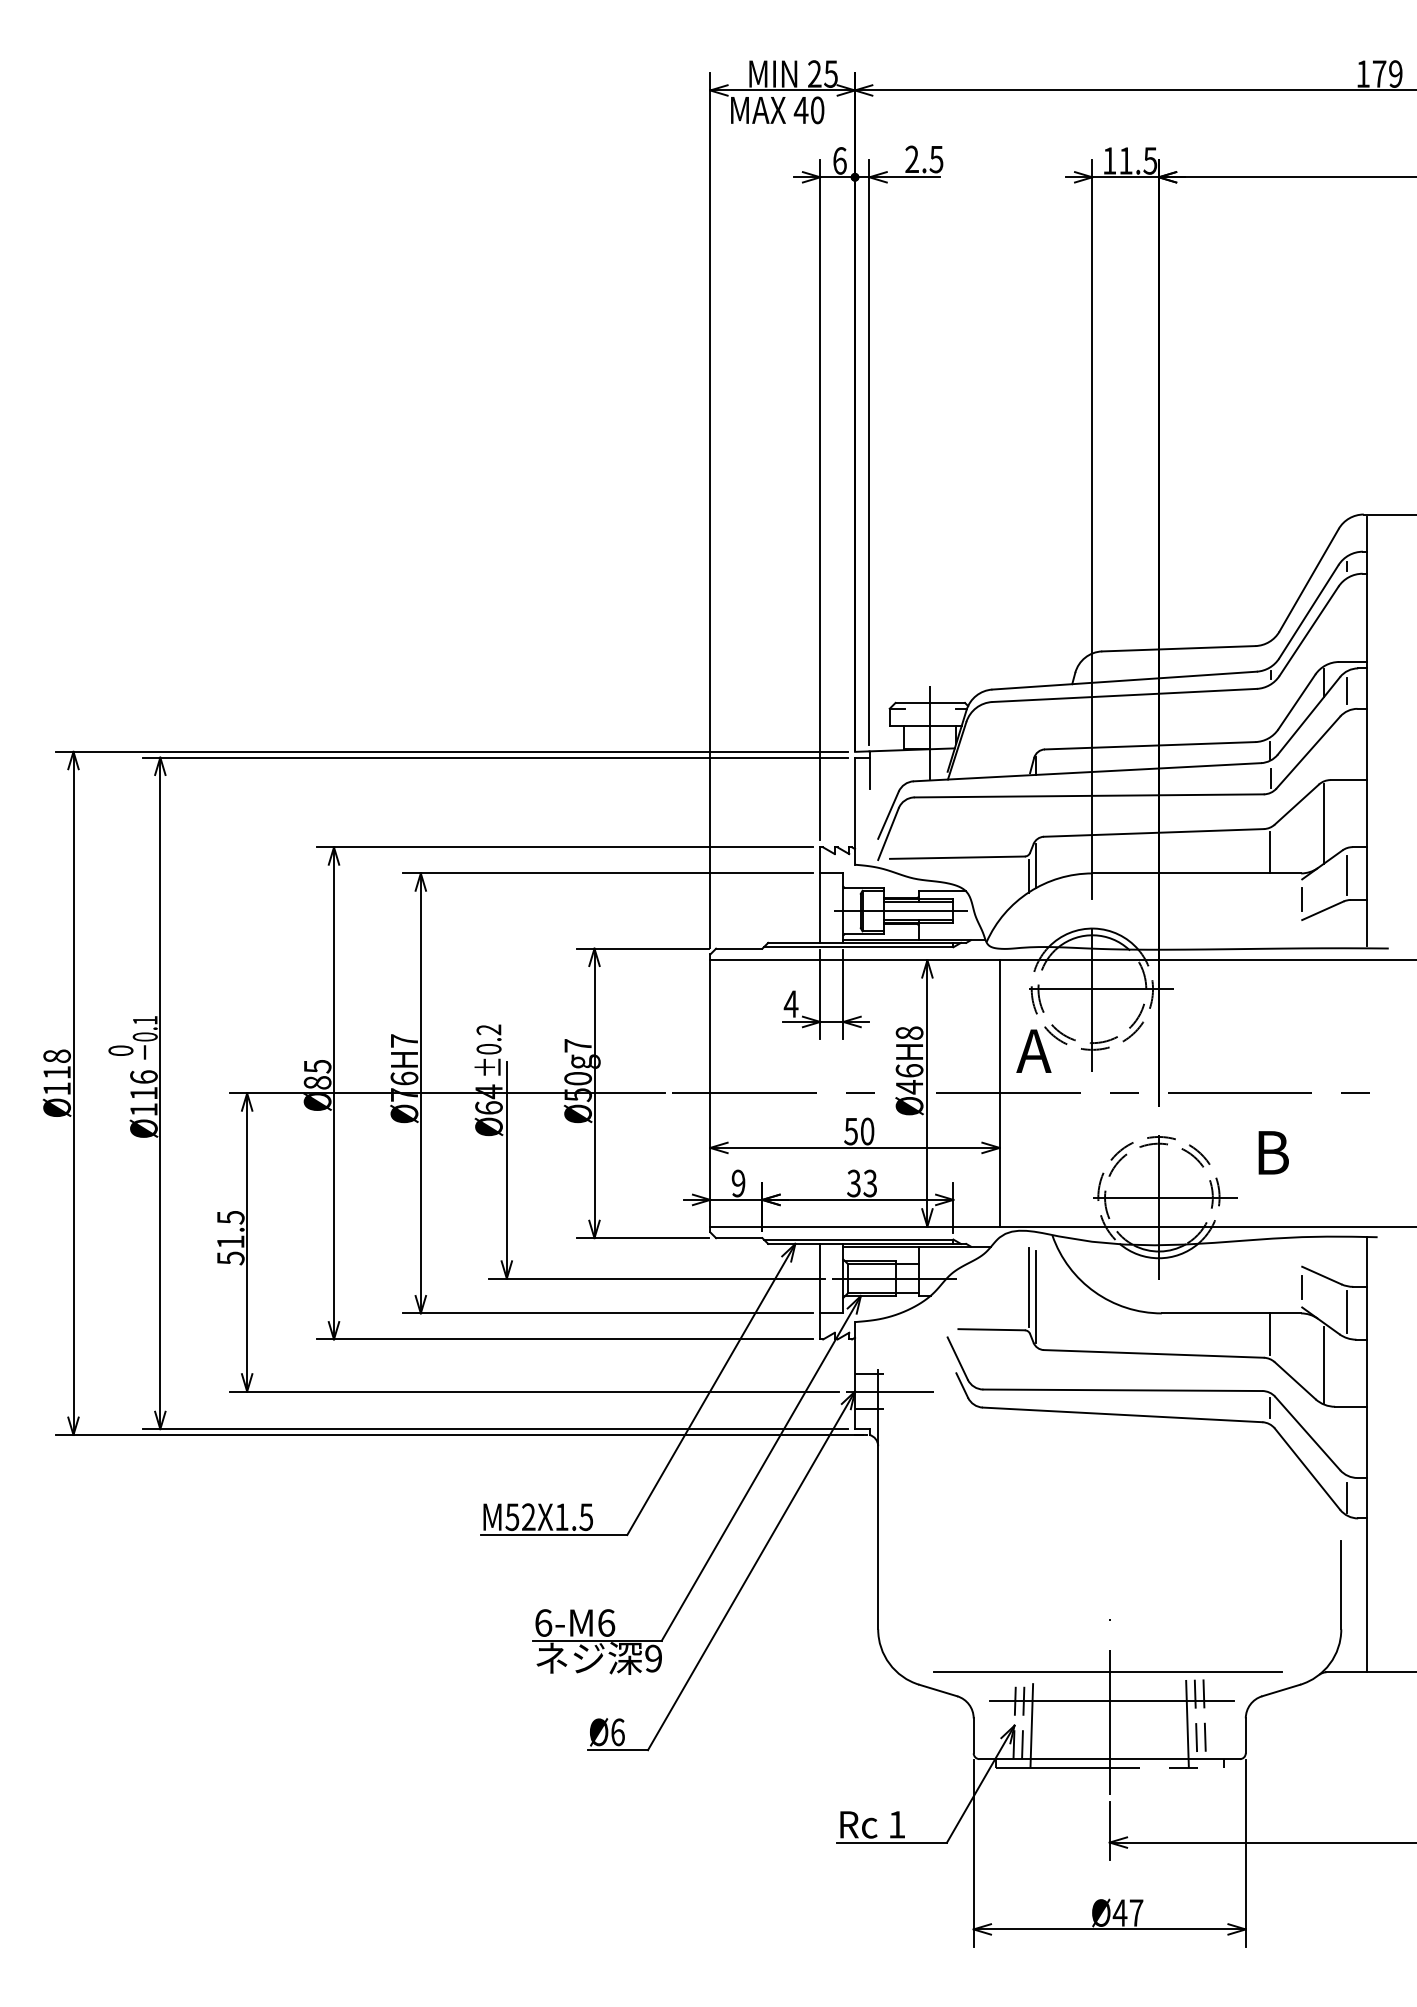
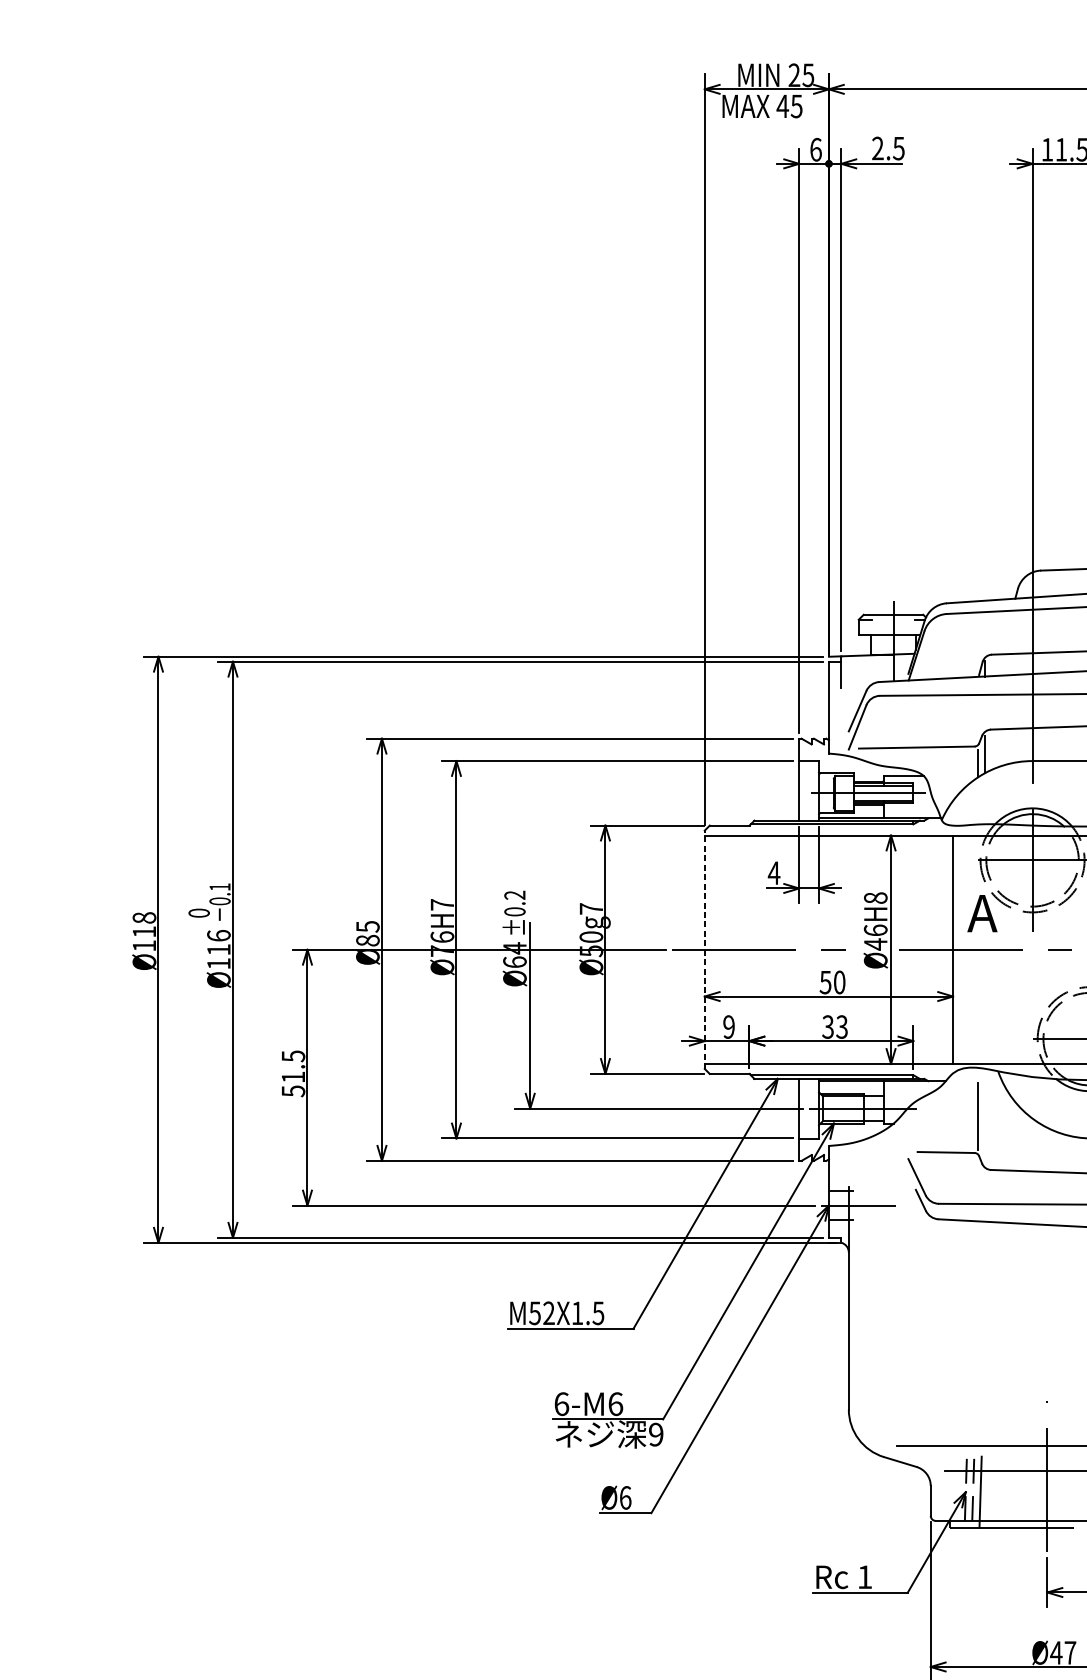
text: (817, 110) -> (796, 106), 40 -> 45
line: (710, 1093) -> (704, 949), solid -> dashed
line: (1036, 1296) -> (984, 1124), removed

